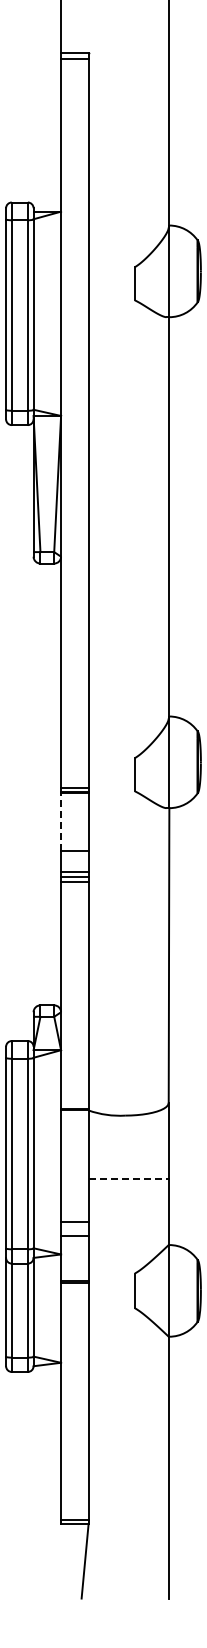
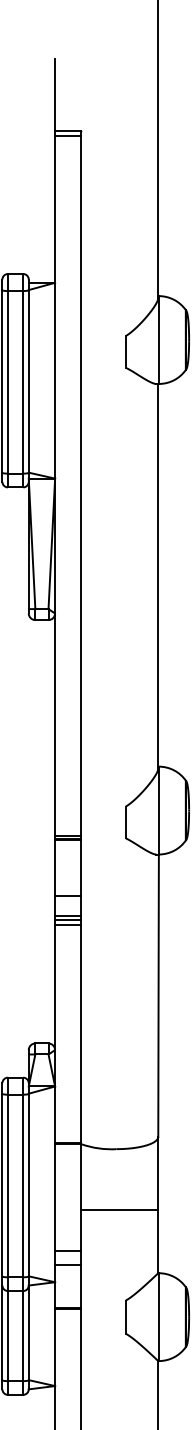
line: (61, 821) -> (55, 867), dashed -> solid
line: (129, 1179) -> (120, 1210), dashed -> solid

